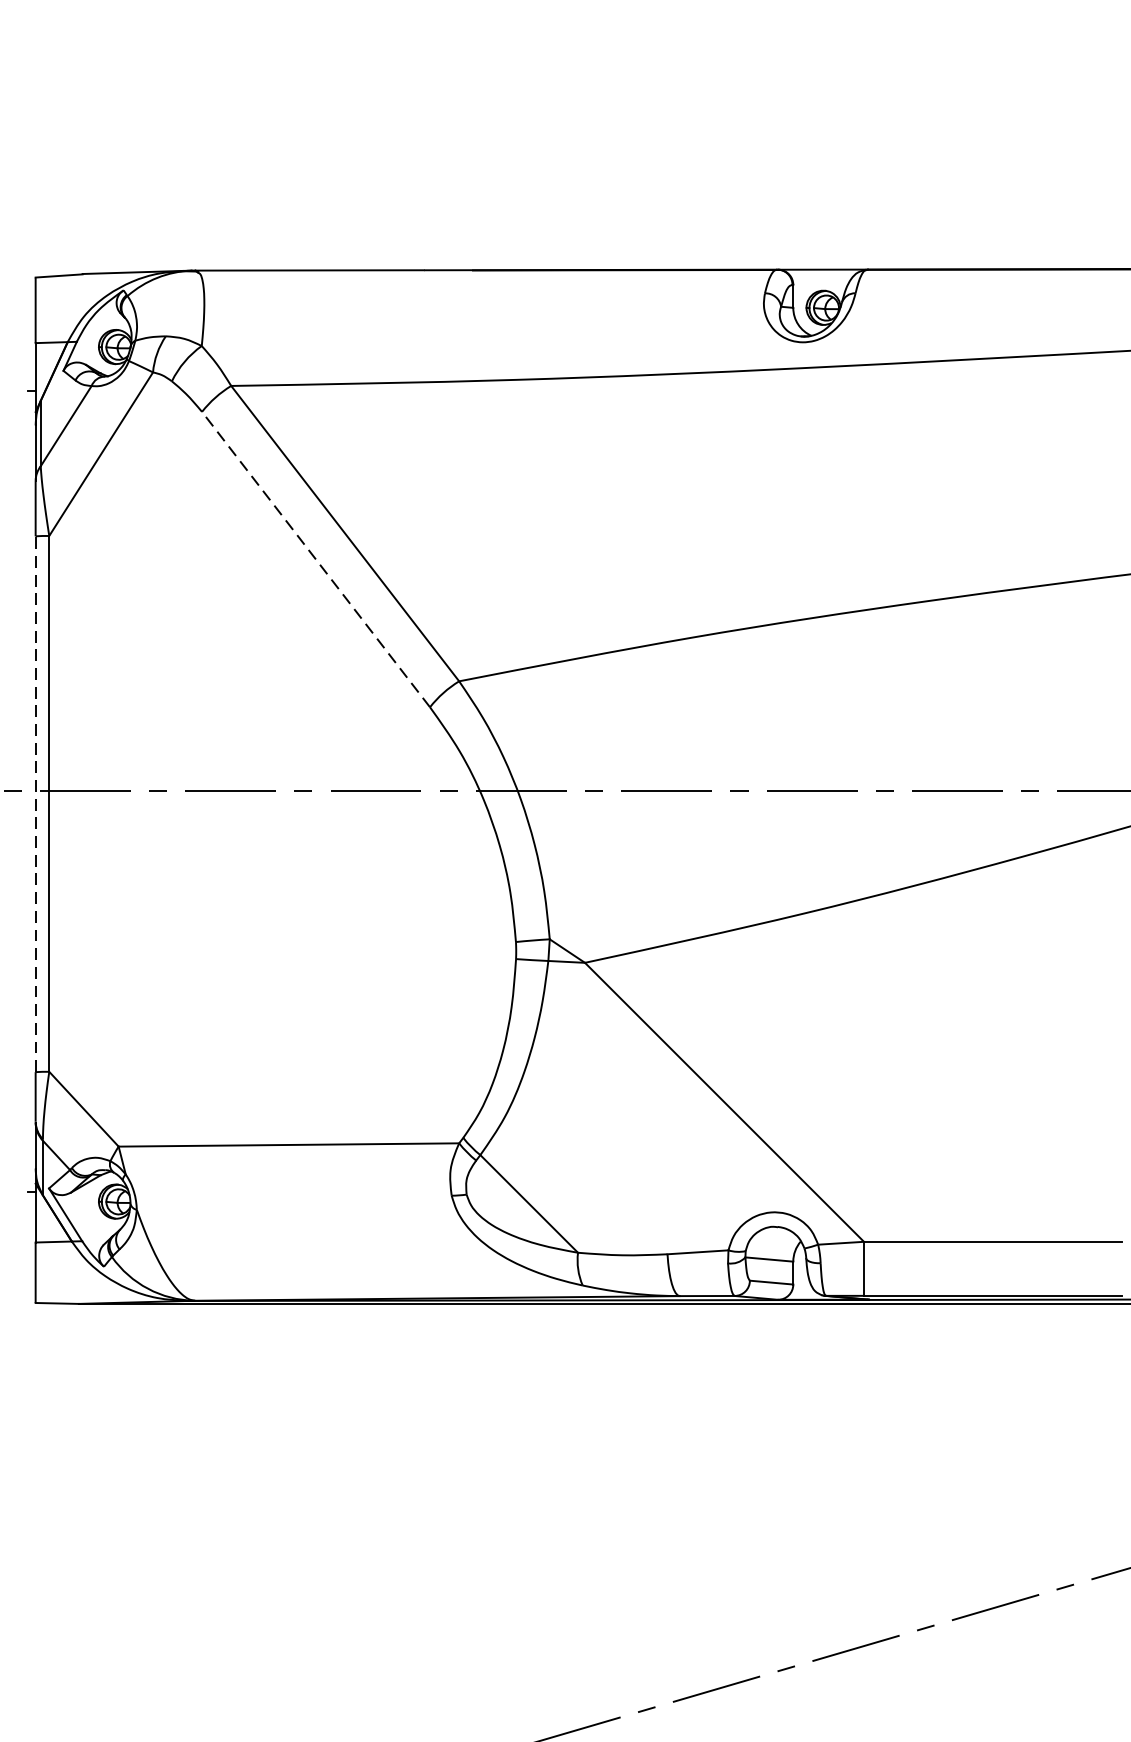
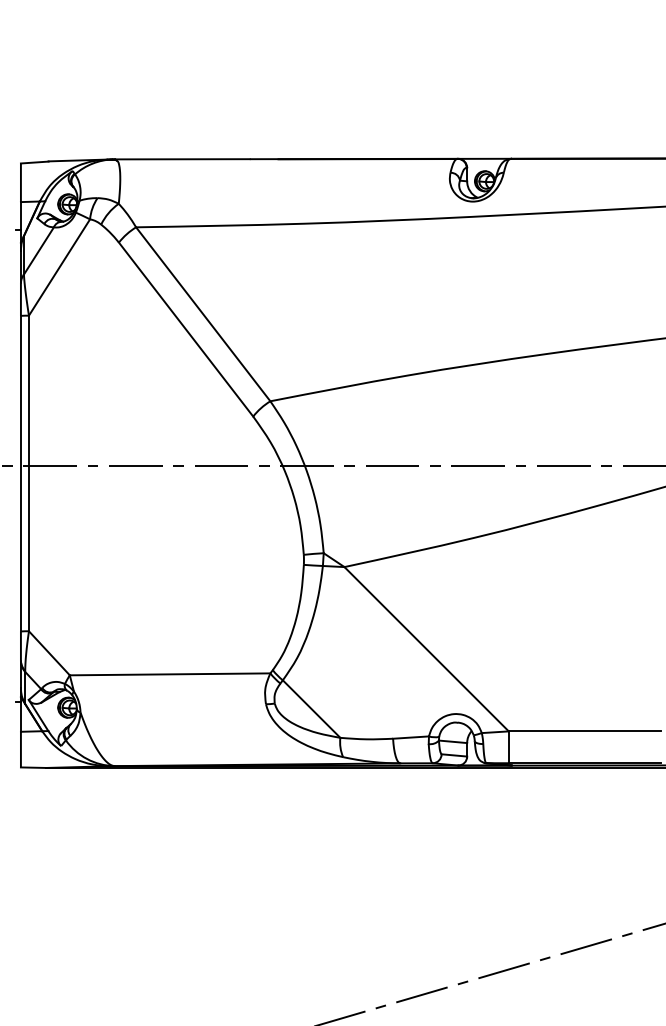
line: (316, 559) -> (186, 329), dashed -> solid
line: (34, 803) -> (20, 473), dashed -> solid

